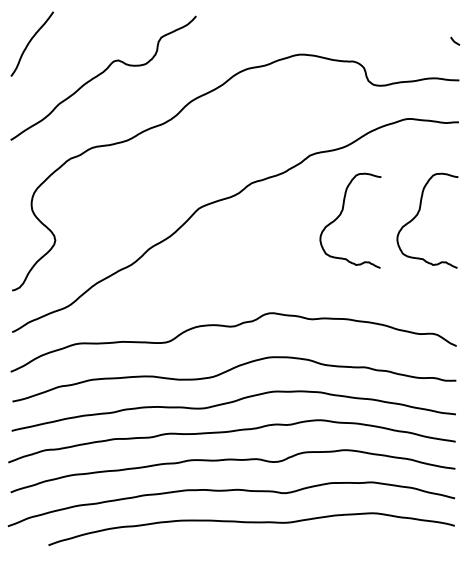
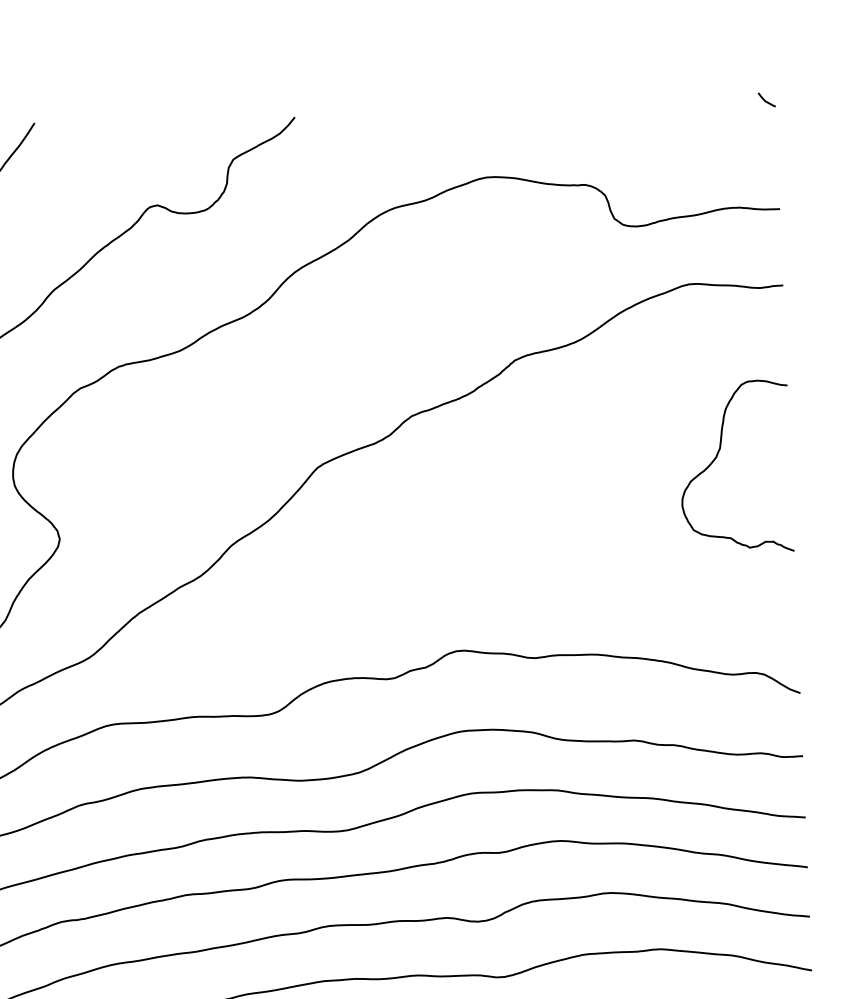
curve: (454, 40) -> (765, 98), moved
curve: (341, 214) -> (578, 464), removed

